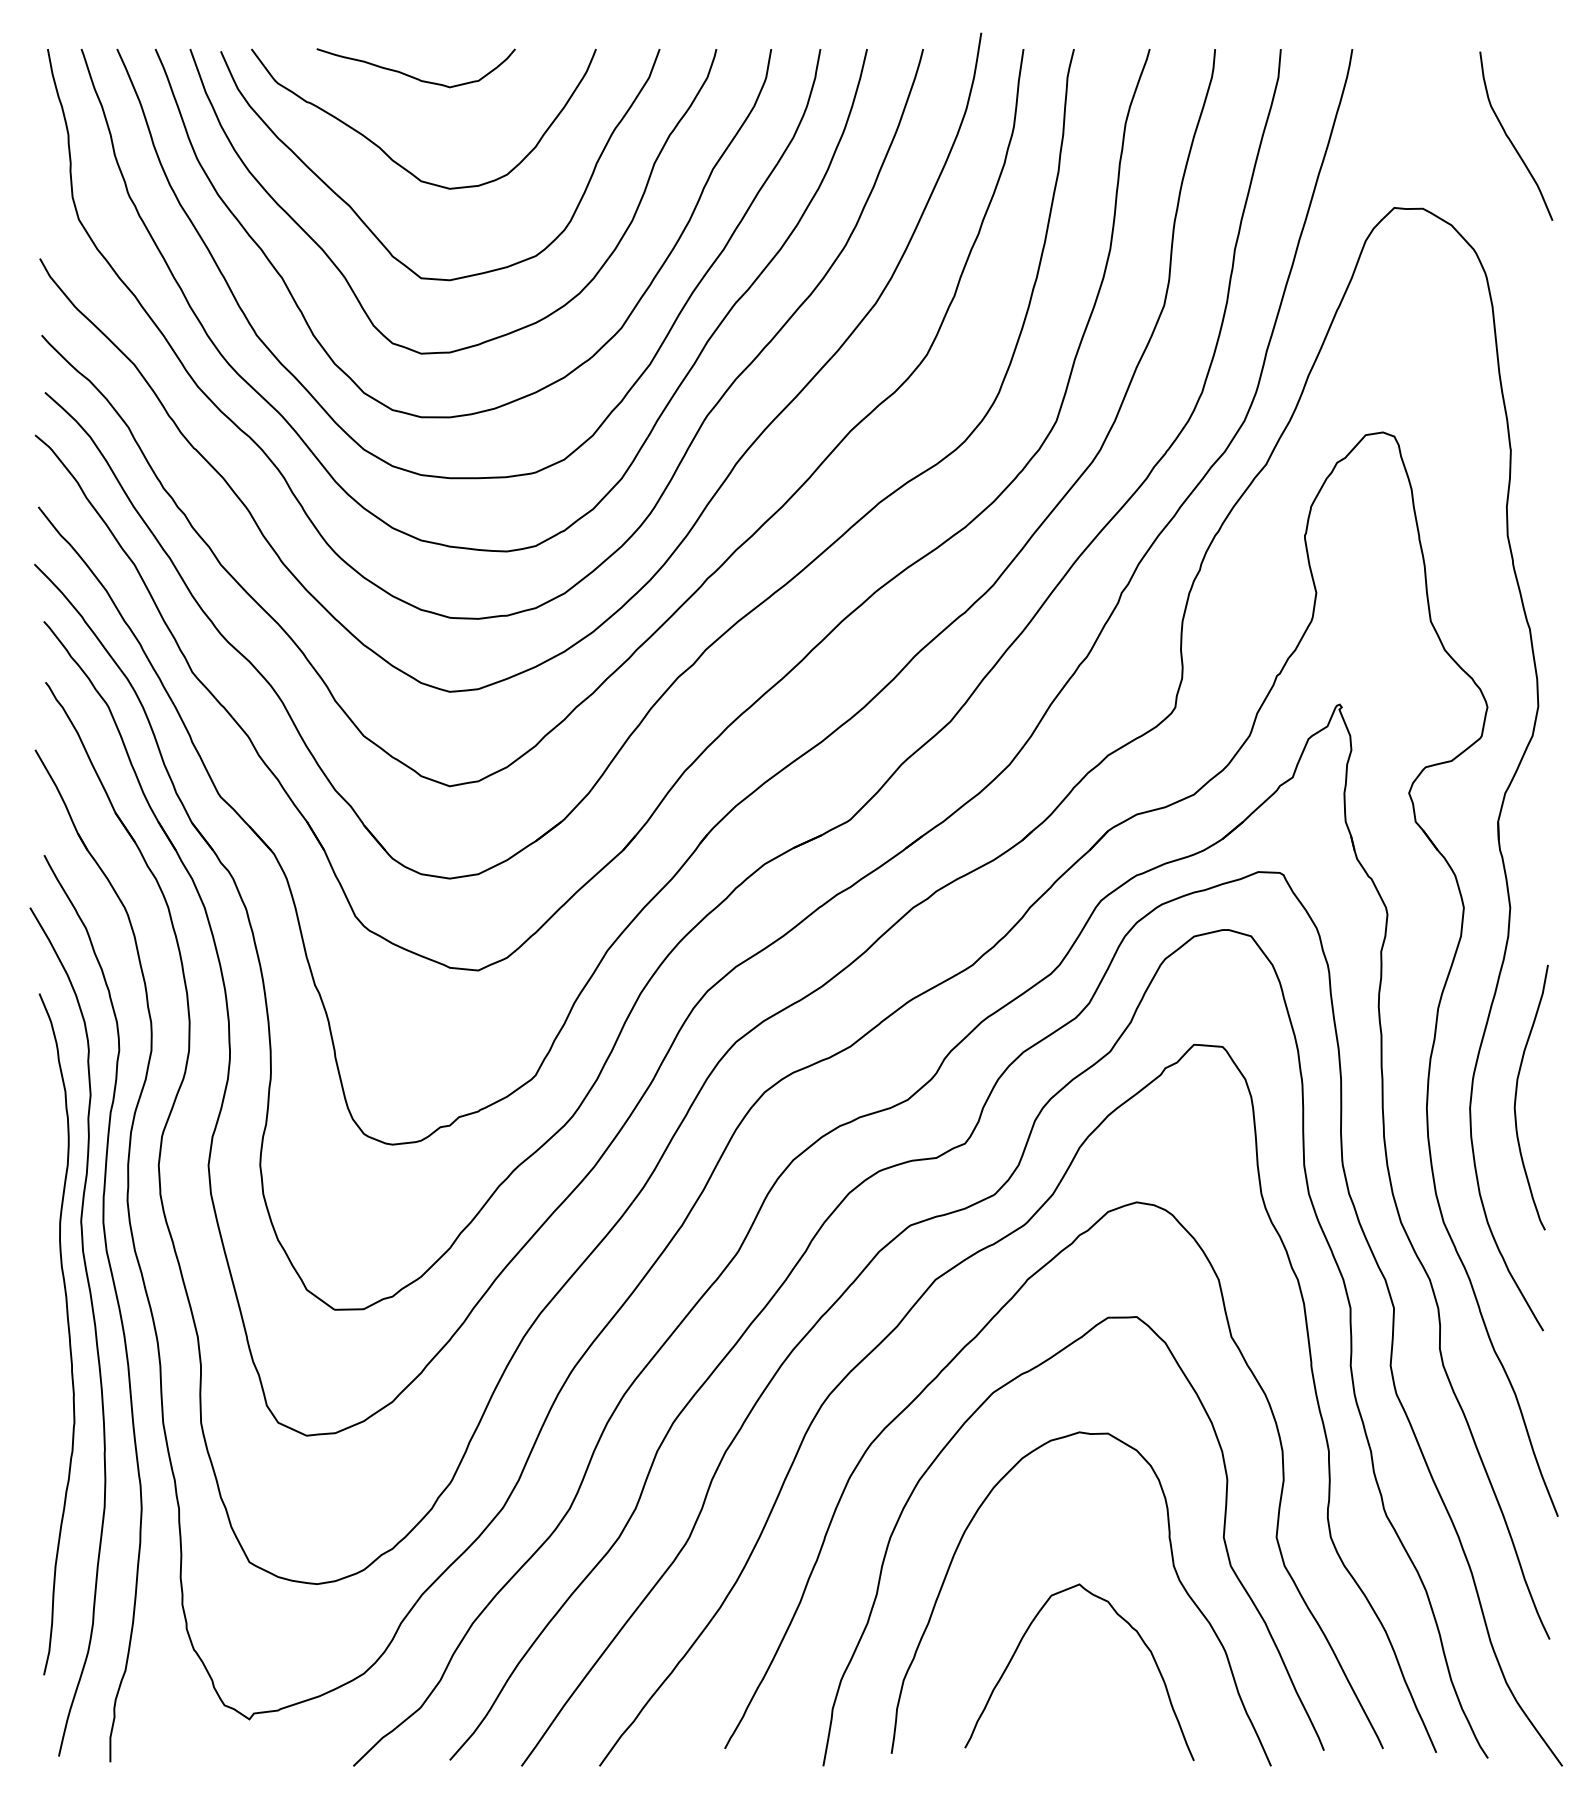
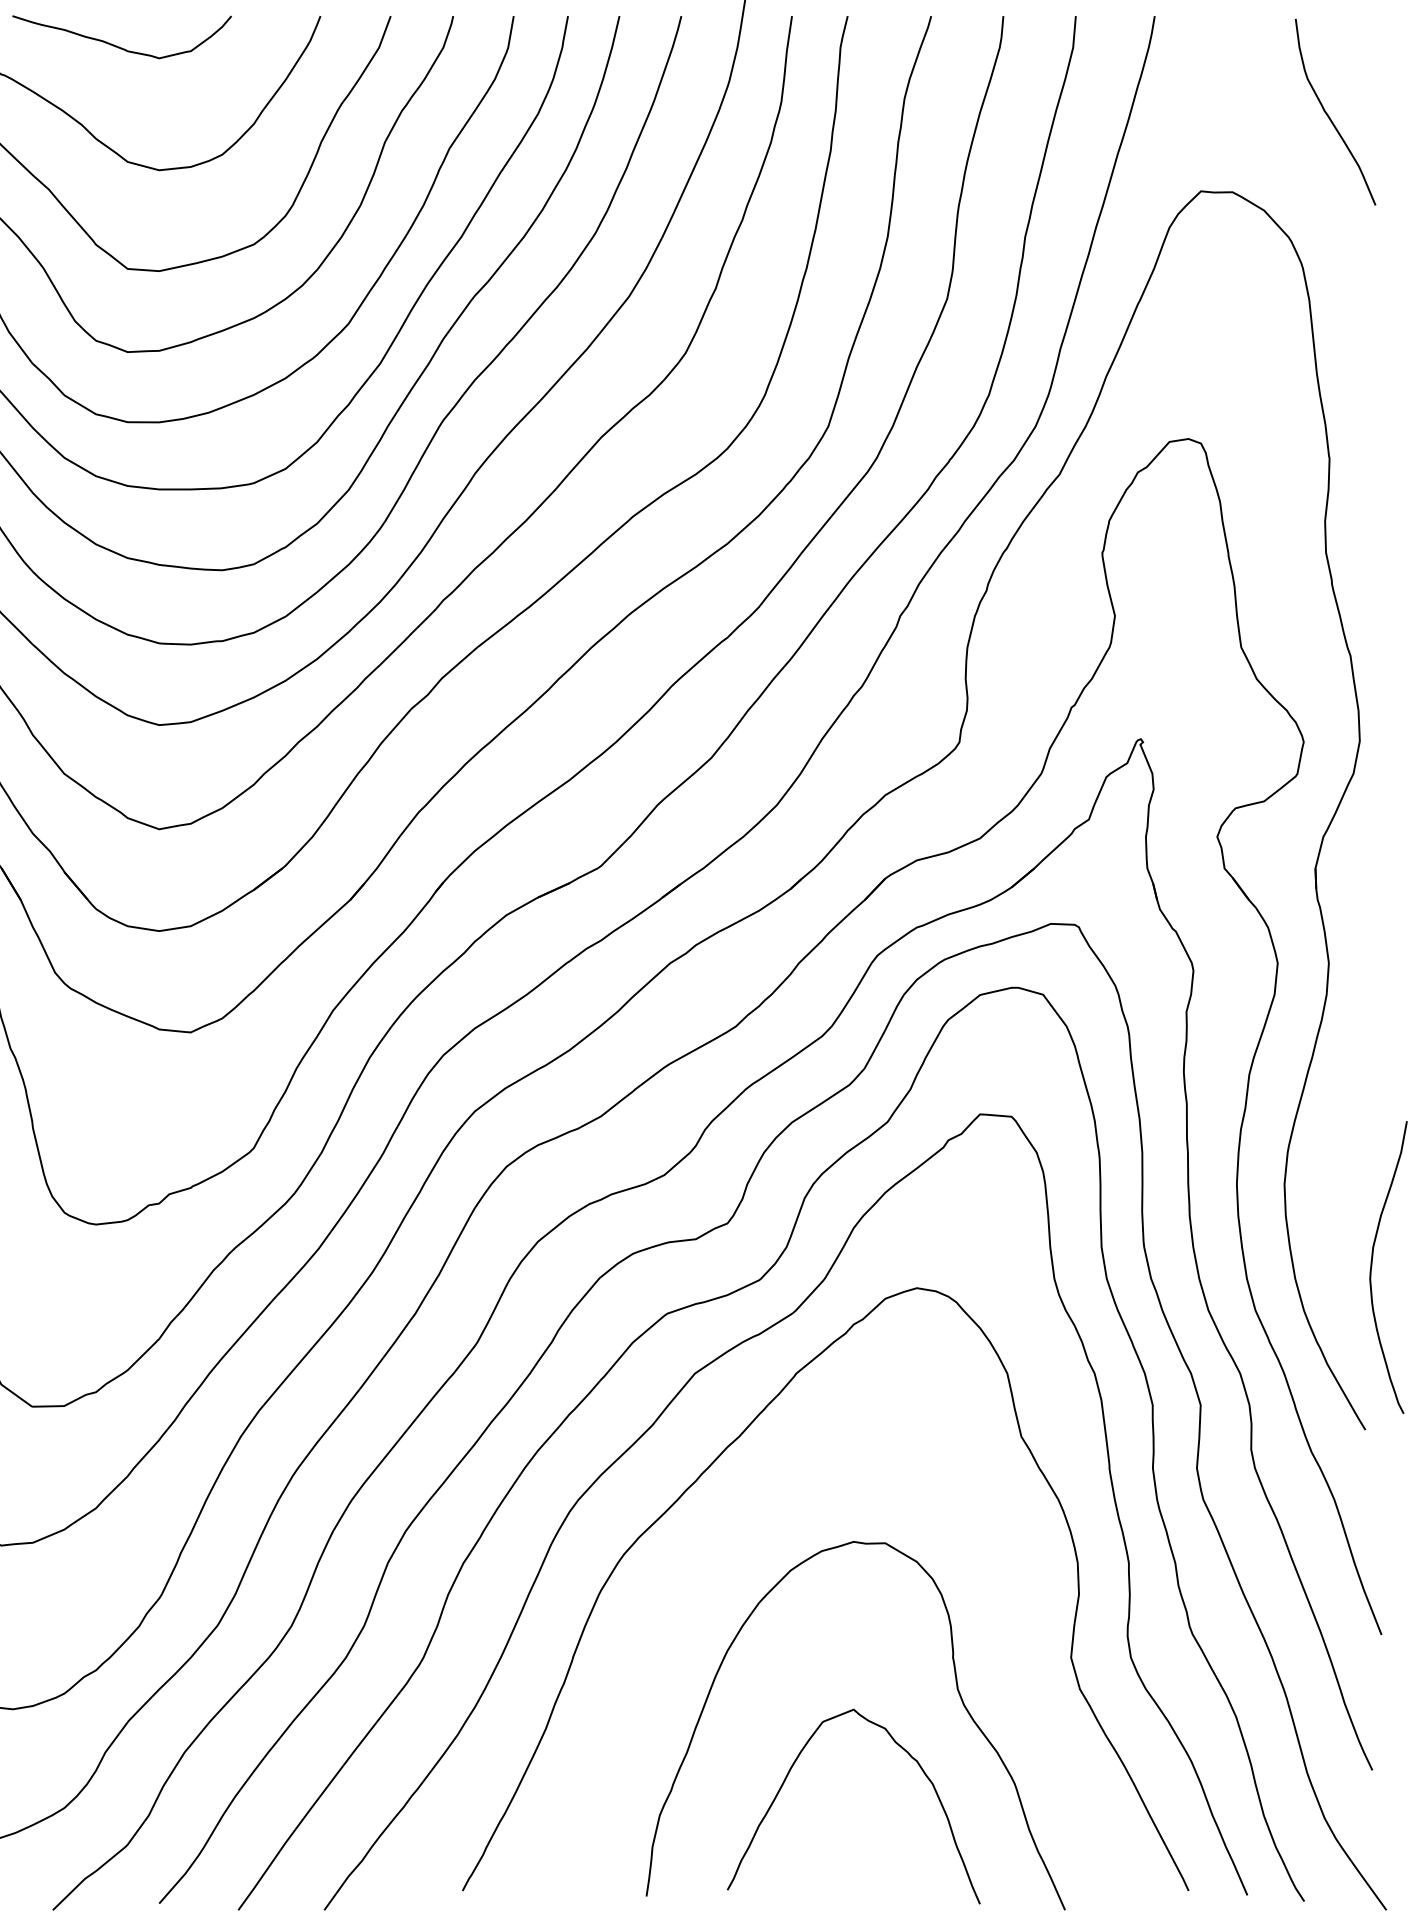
curve: (1516, 1097) -> (1372, 1267), moved
curve: (1222, 1537) -> (1011, 1657), removed

